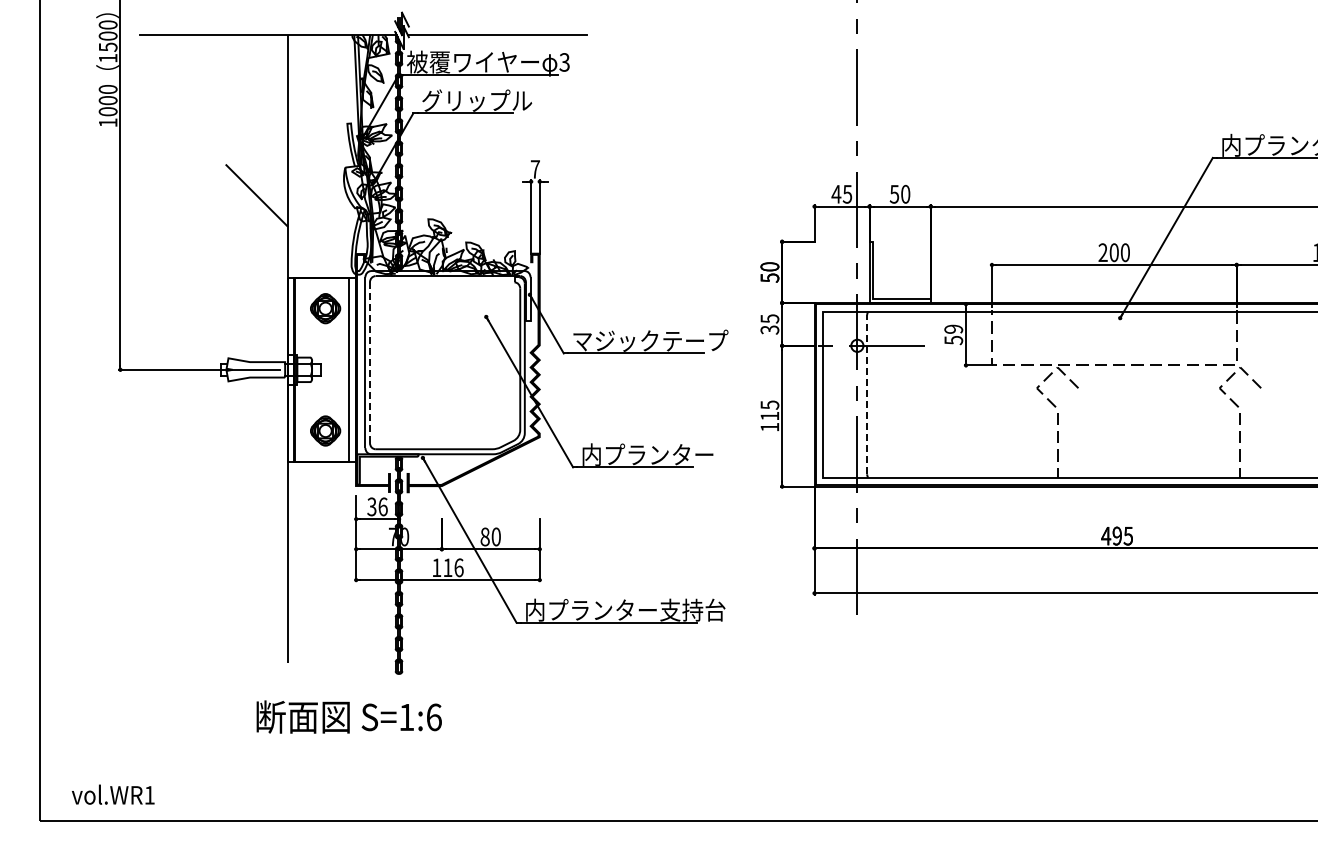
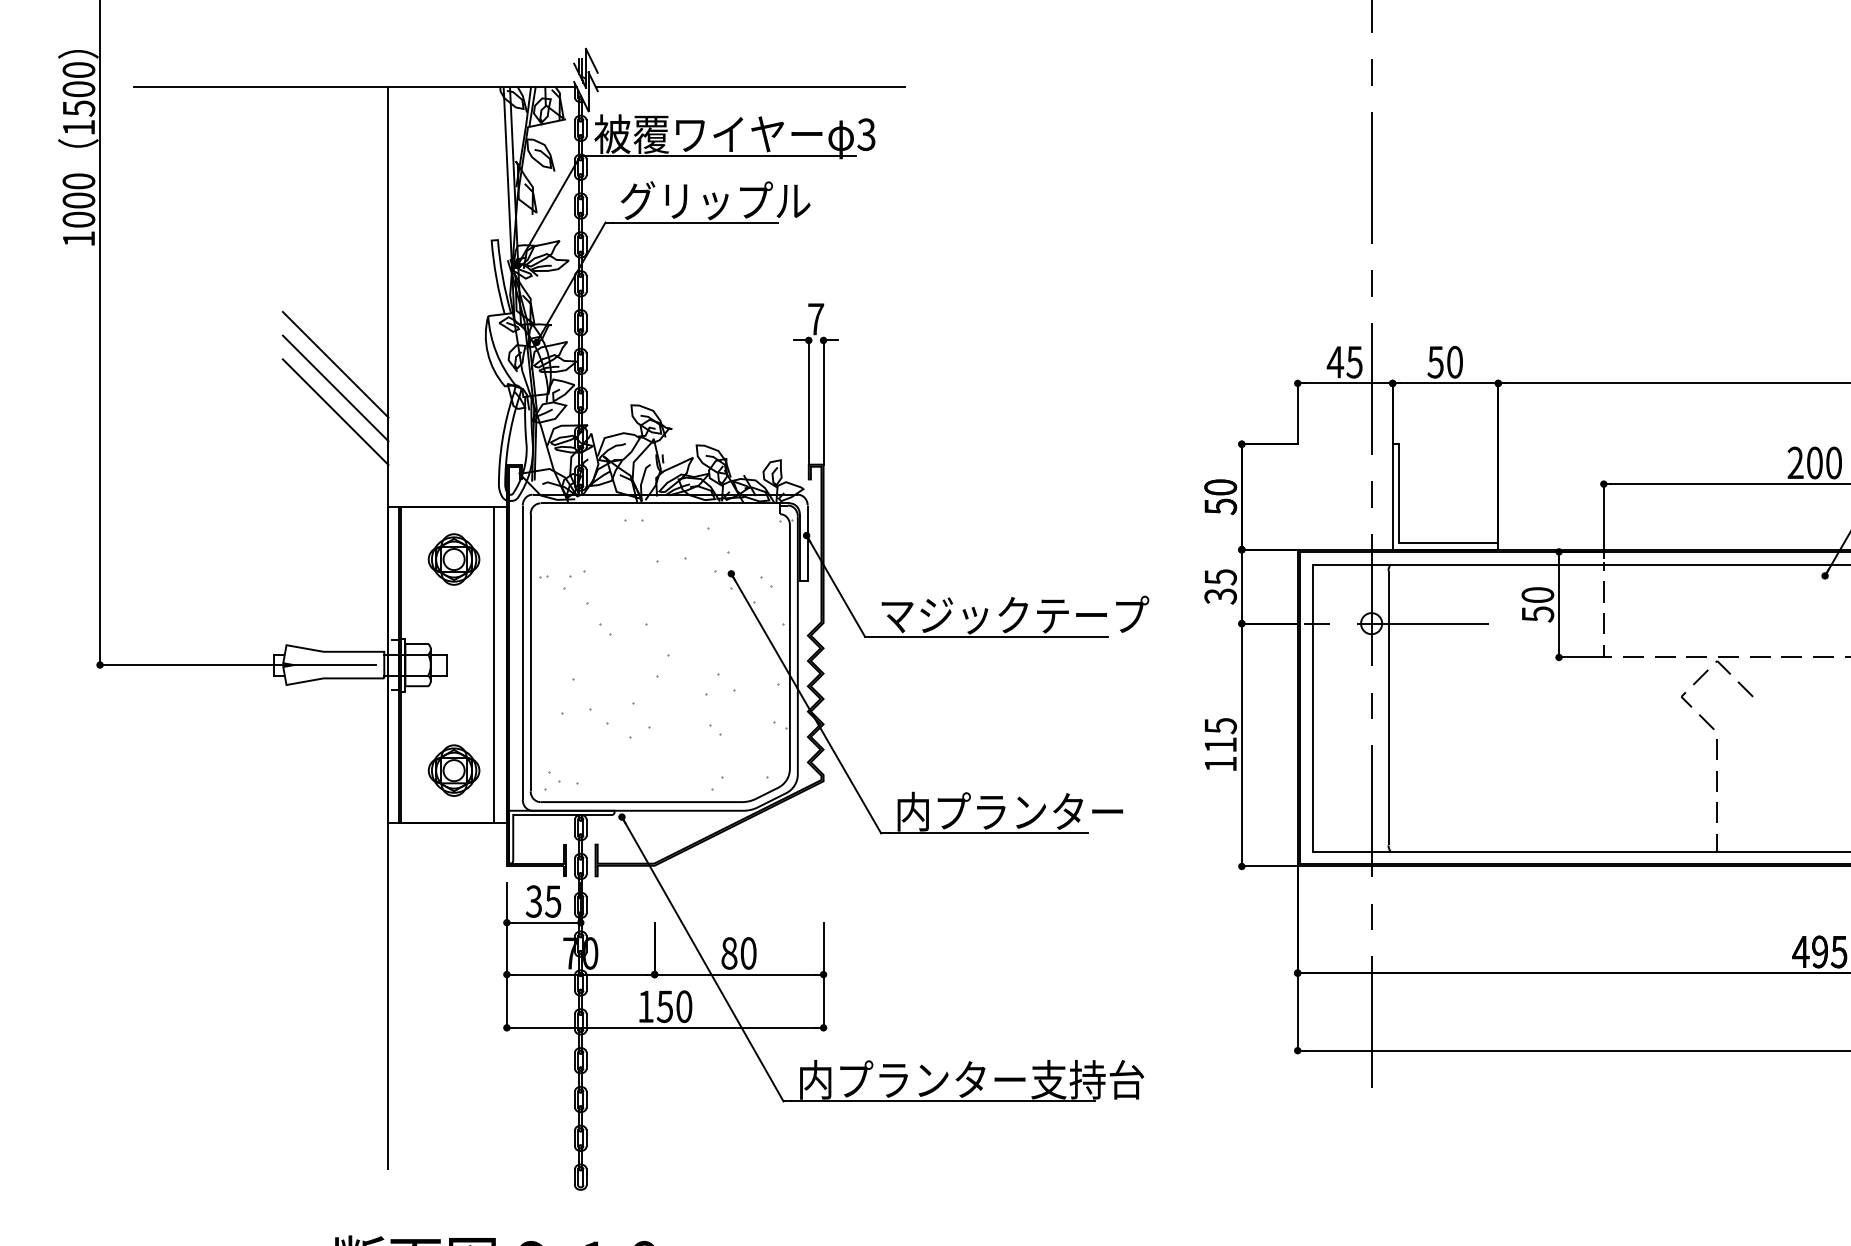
line: (256, 209) -> (334, 388), added
line: (256, 222) -> (334, 410), added
text: (953, 328) -> (1537, 593), 59 -> 50
line: (369, 362) -> (529, 652), dashed -> solid
hatch: (448, 363) -> (666, 654), added
line: (867, 394) -> (1389, 707), dashed -> solid
text: (382, 506) -> (552, 900), 36 -> 35
text: (453, 567) -> (674, 1006), 116 -> 150

